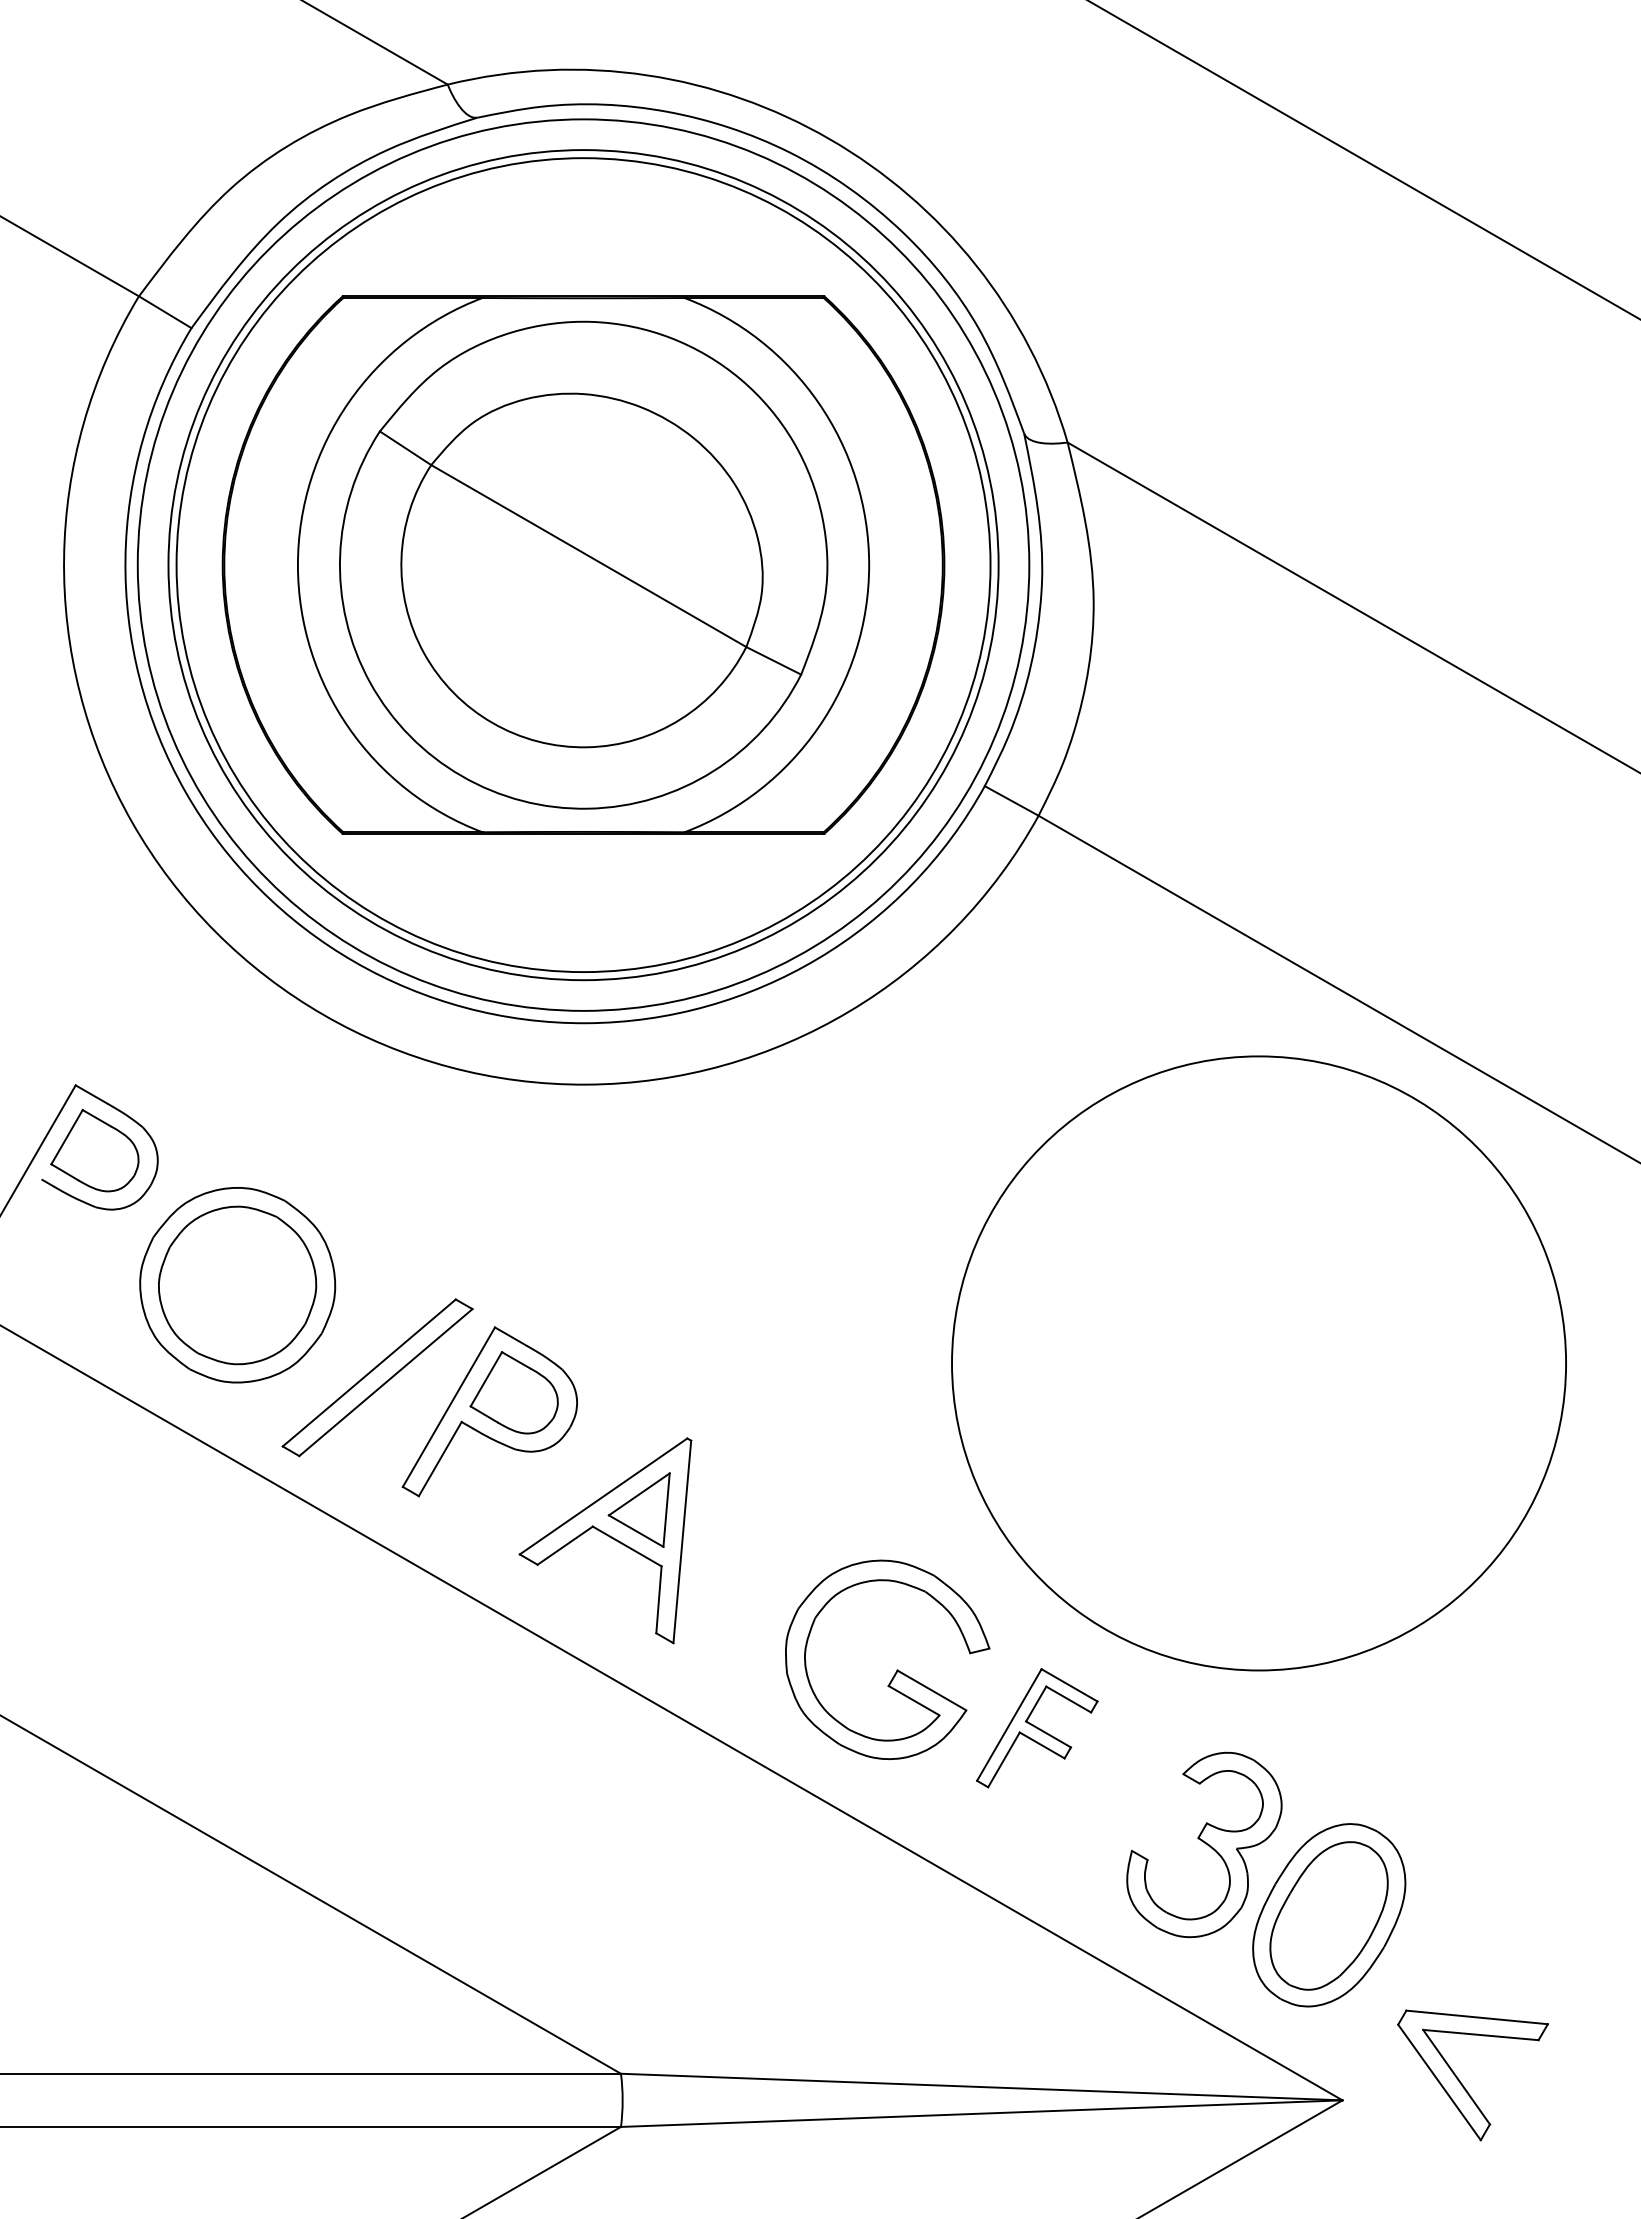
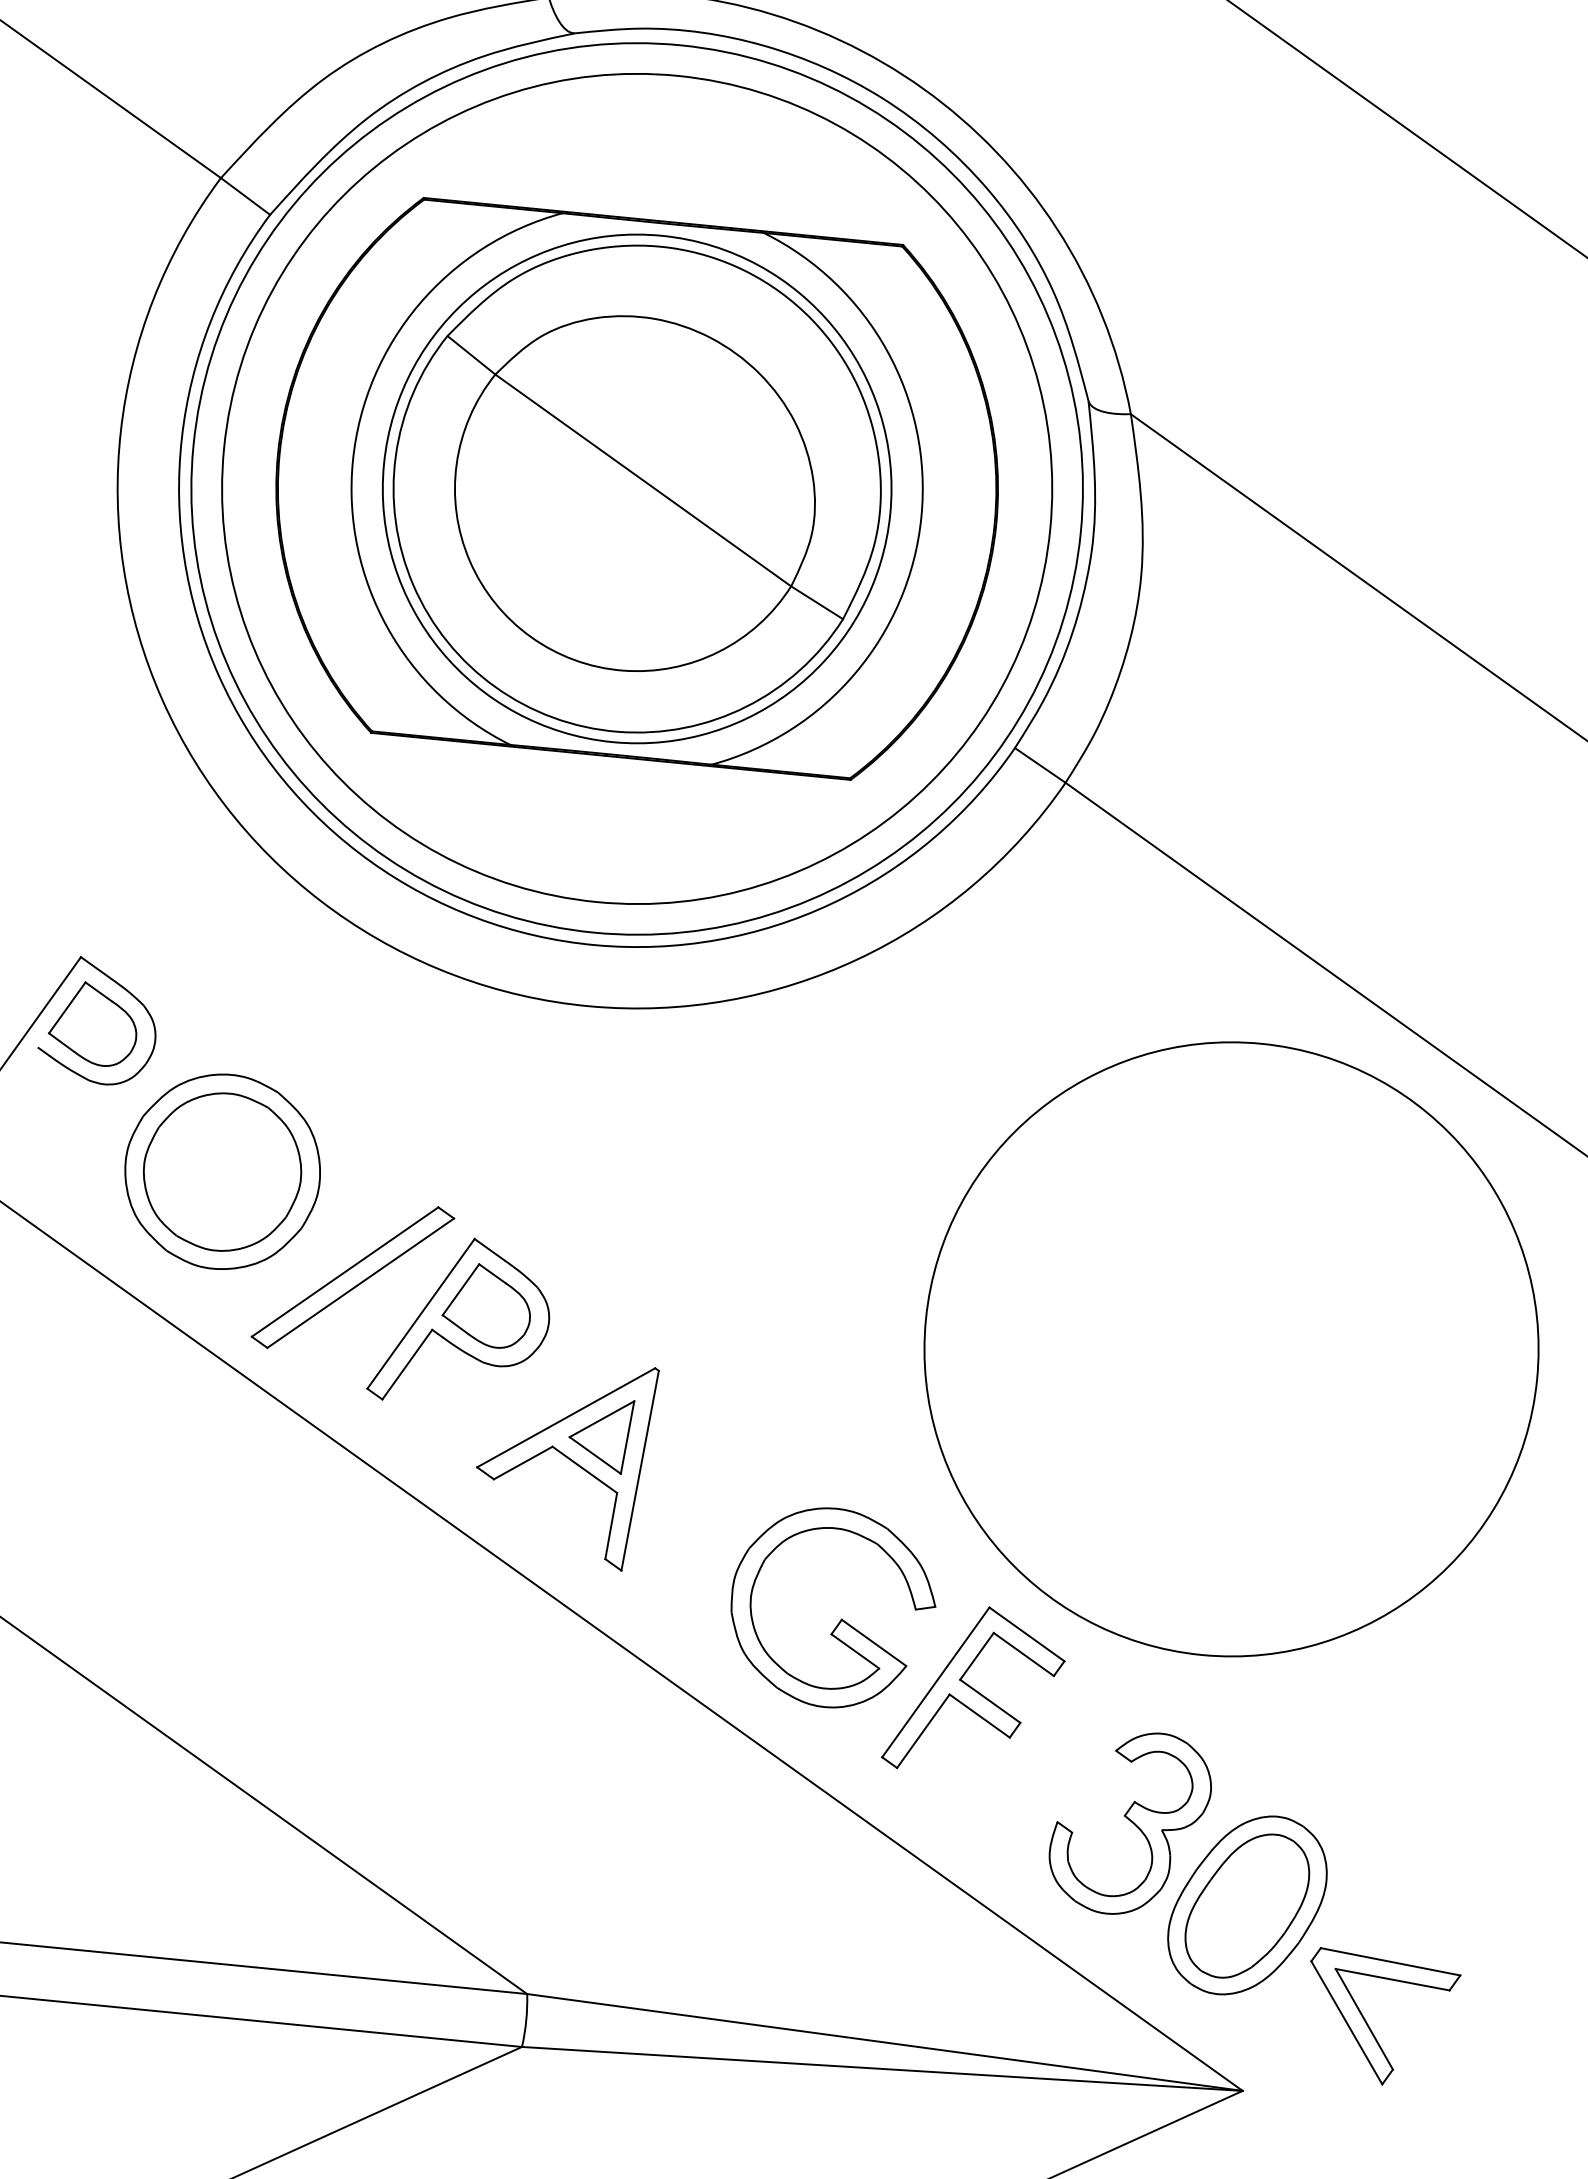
circle: (583, 564) -> (637, 488), size x0.62
part: (1037, 1727) -> (975, 1690), size x1.43
part: (1462, 2083) -> (1369, 2026), moved

